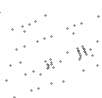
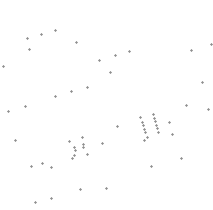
part: (28, 26) -> (40, 40), moved
part: (74, 28) -> (114, 62), moved
part: (32, 72) -> (40, 164), size x0.6

